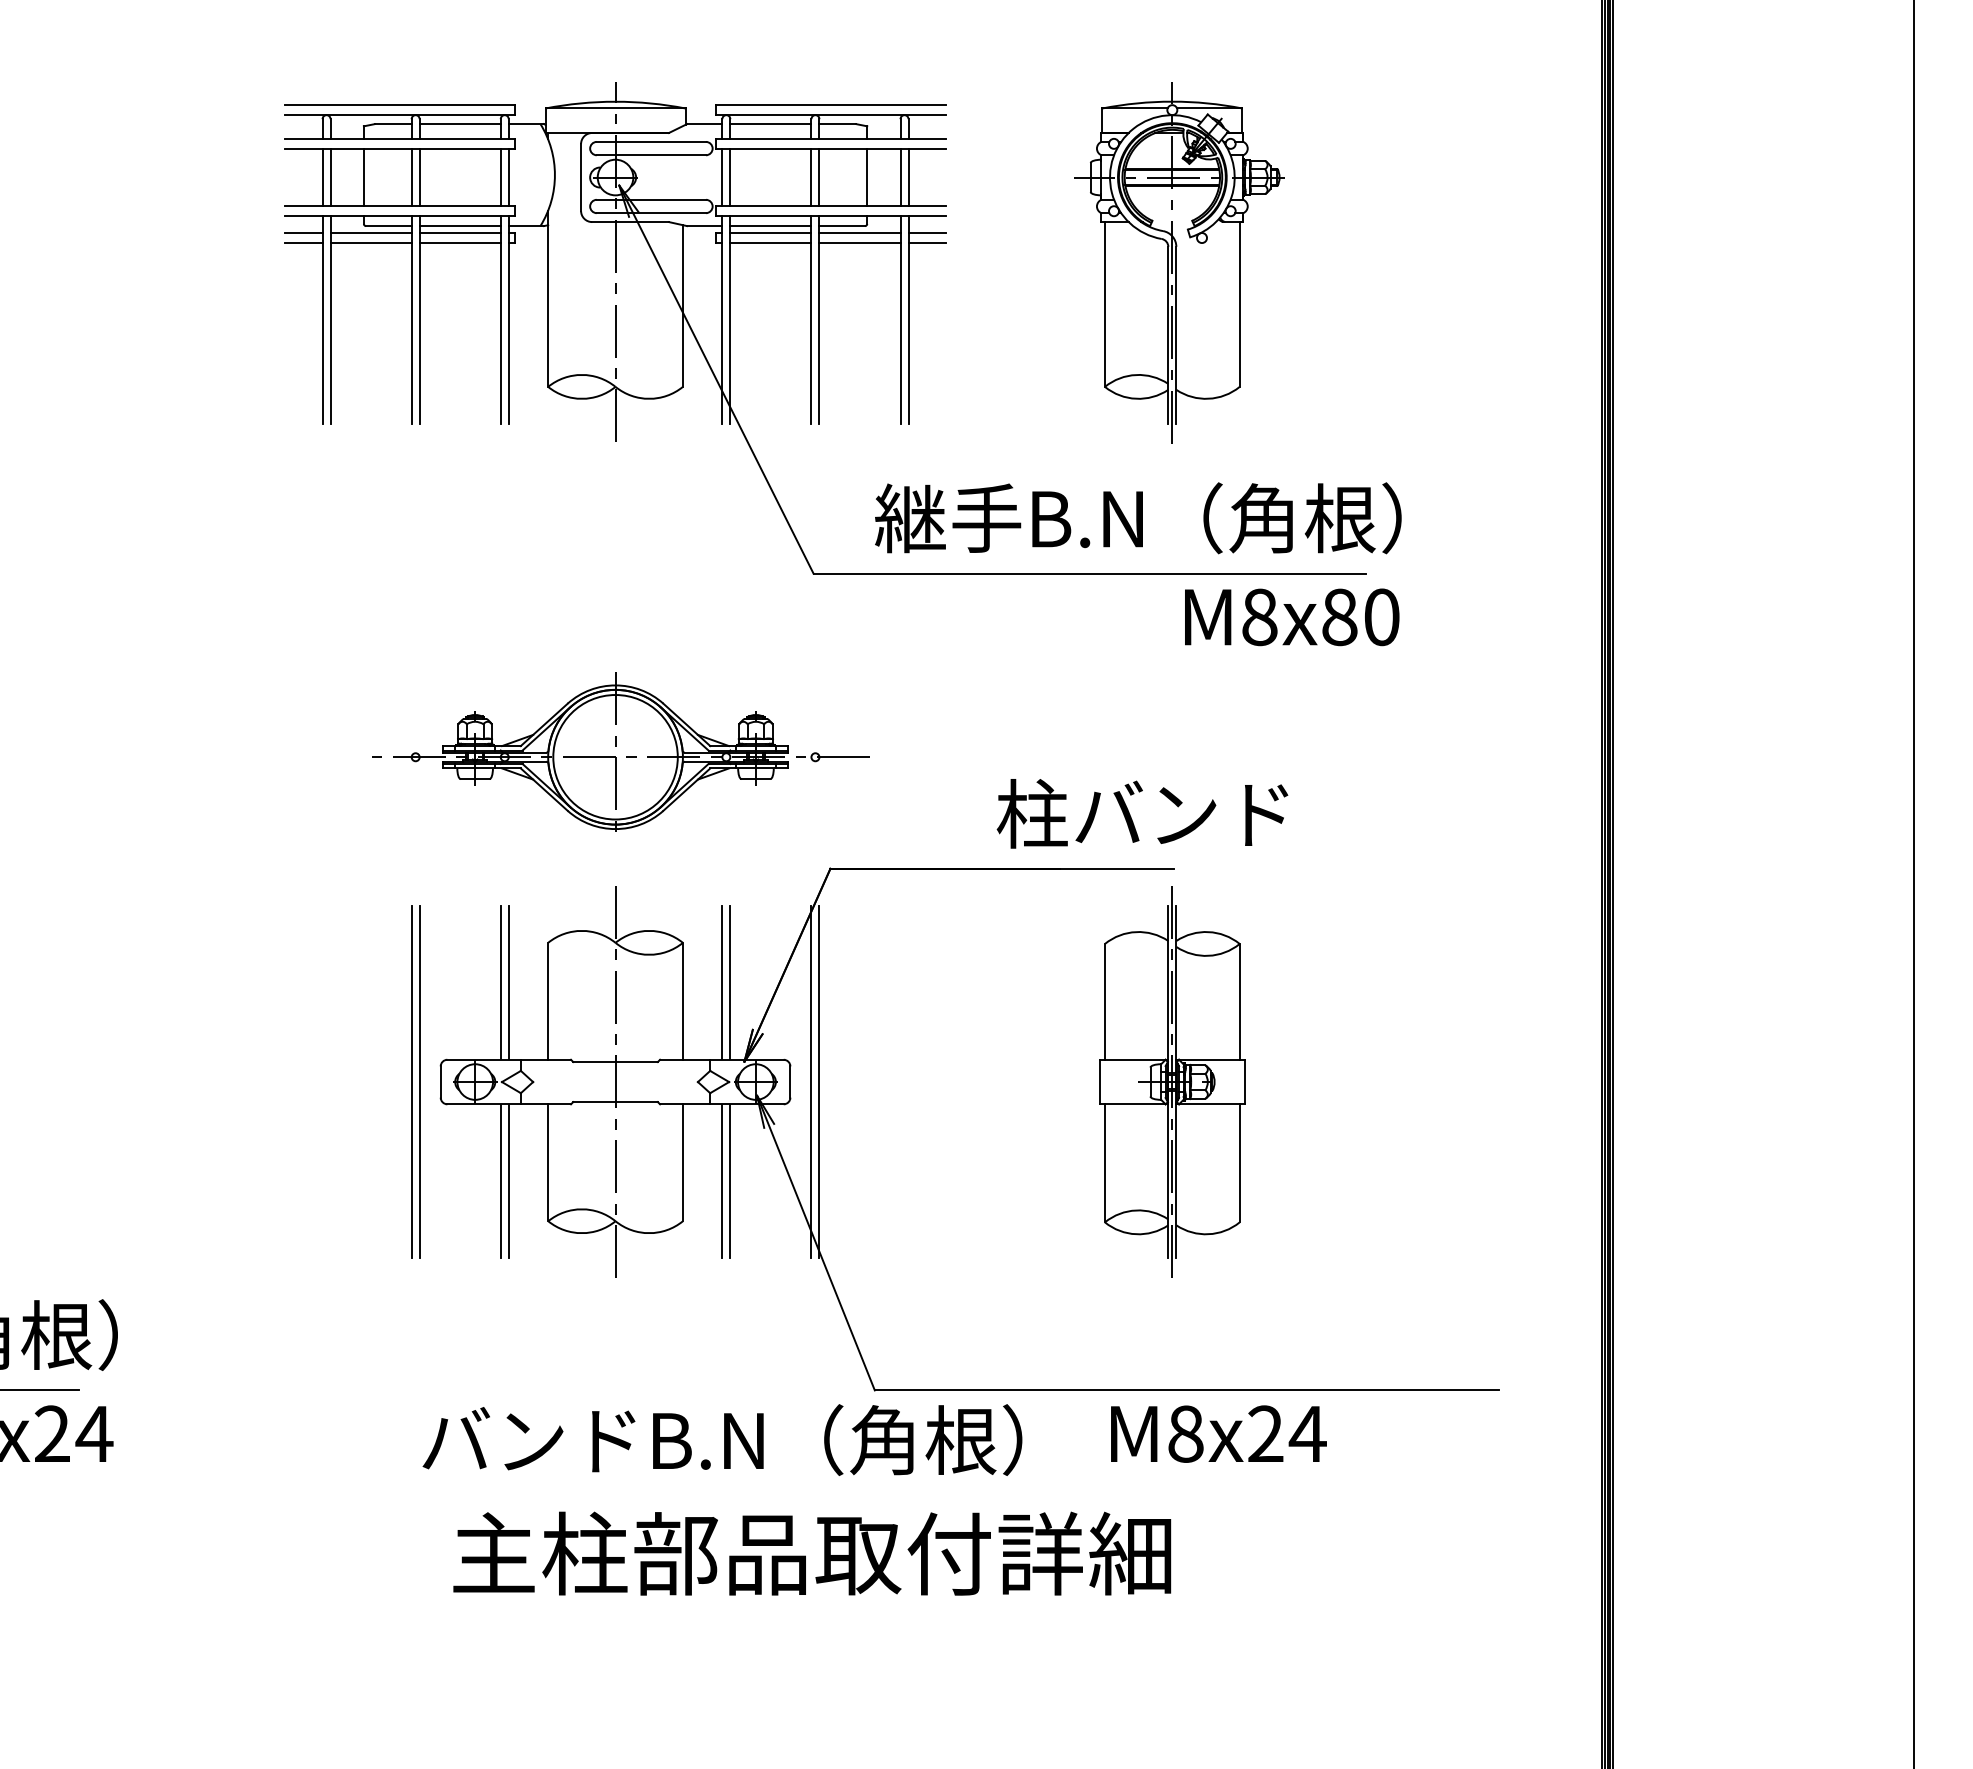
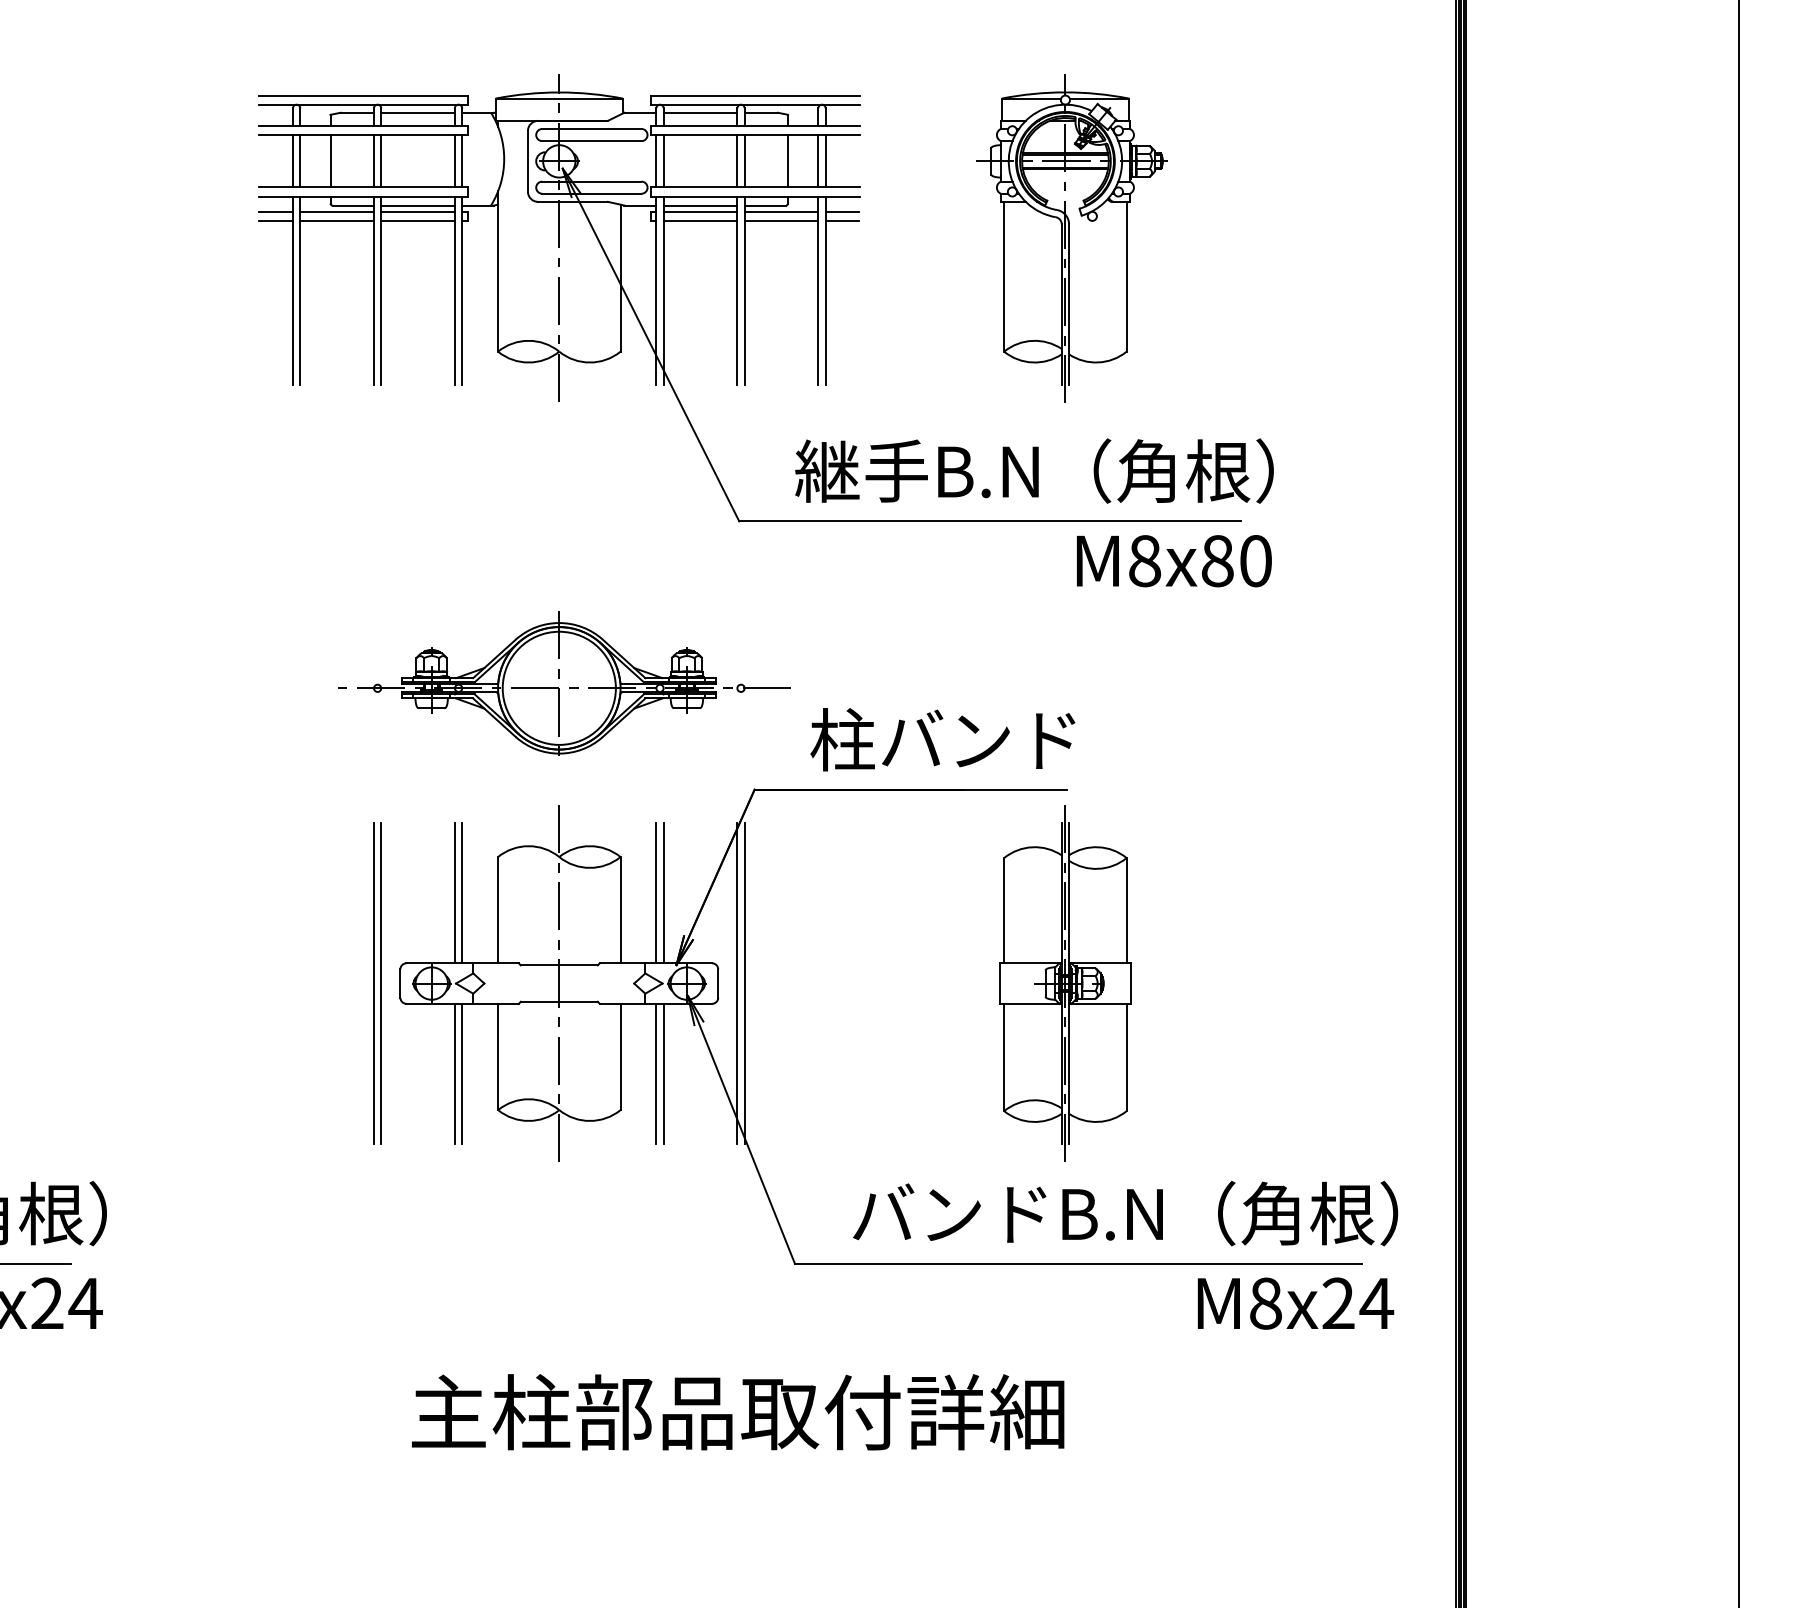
text: (1142, 813) -> (942, 739), moved
text: (1218, 1433) -> (1295, 1303), moved
text: (722, 1439) -> (1125, 1213), moved

